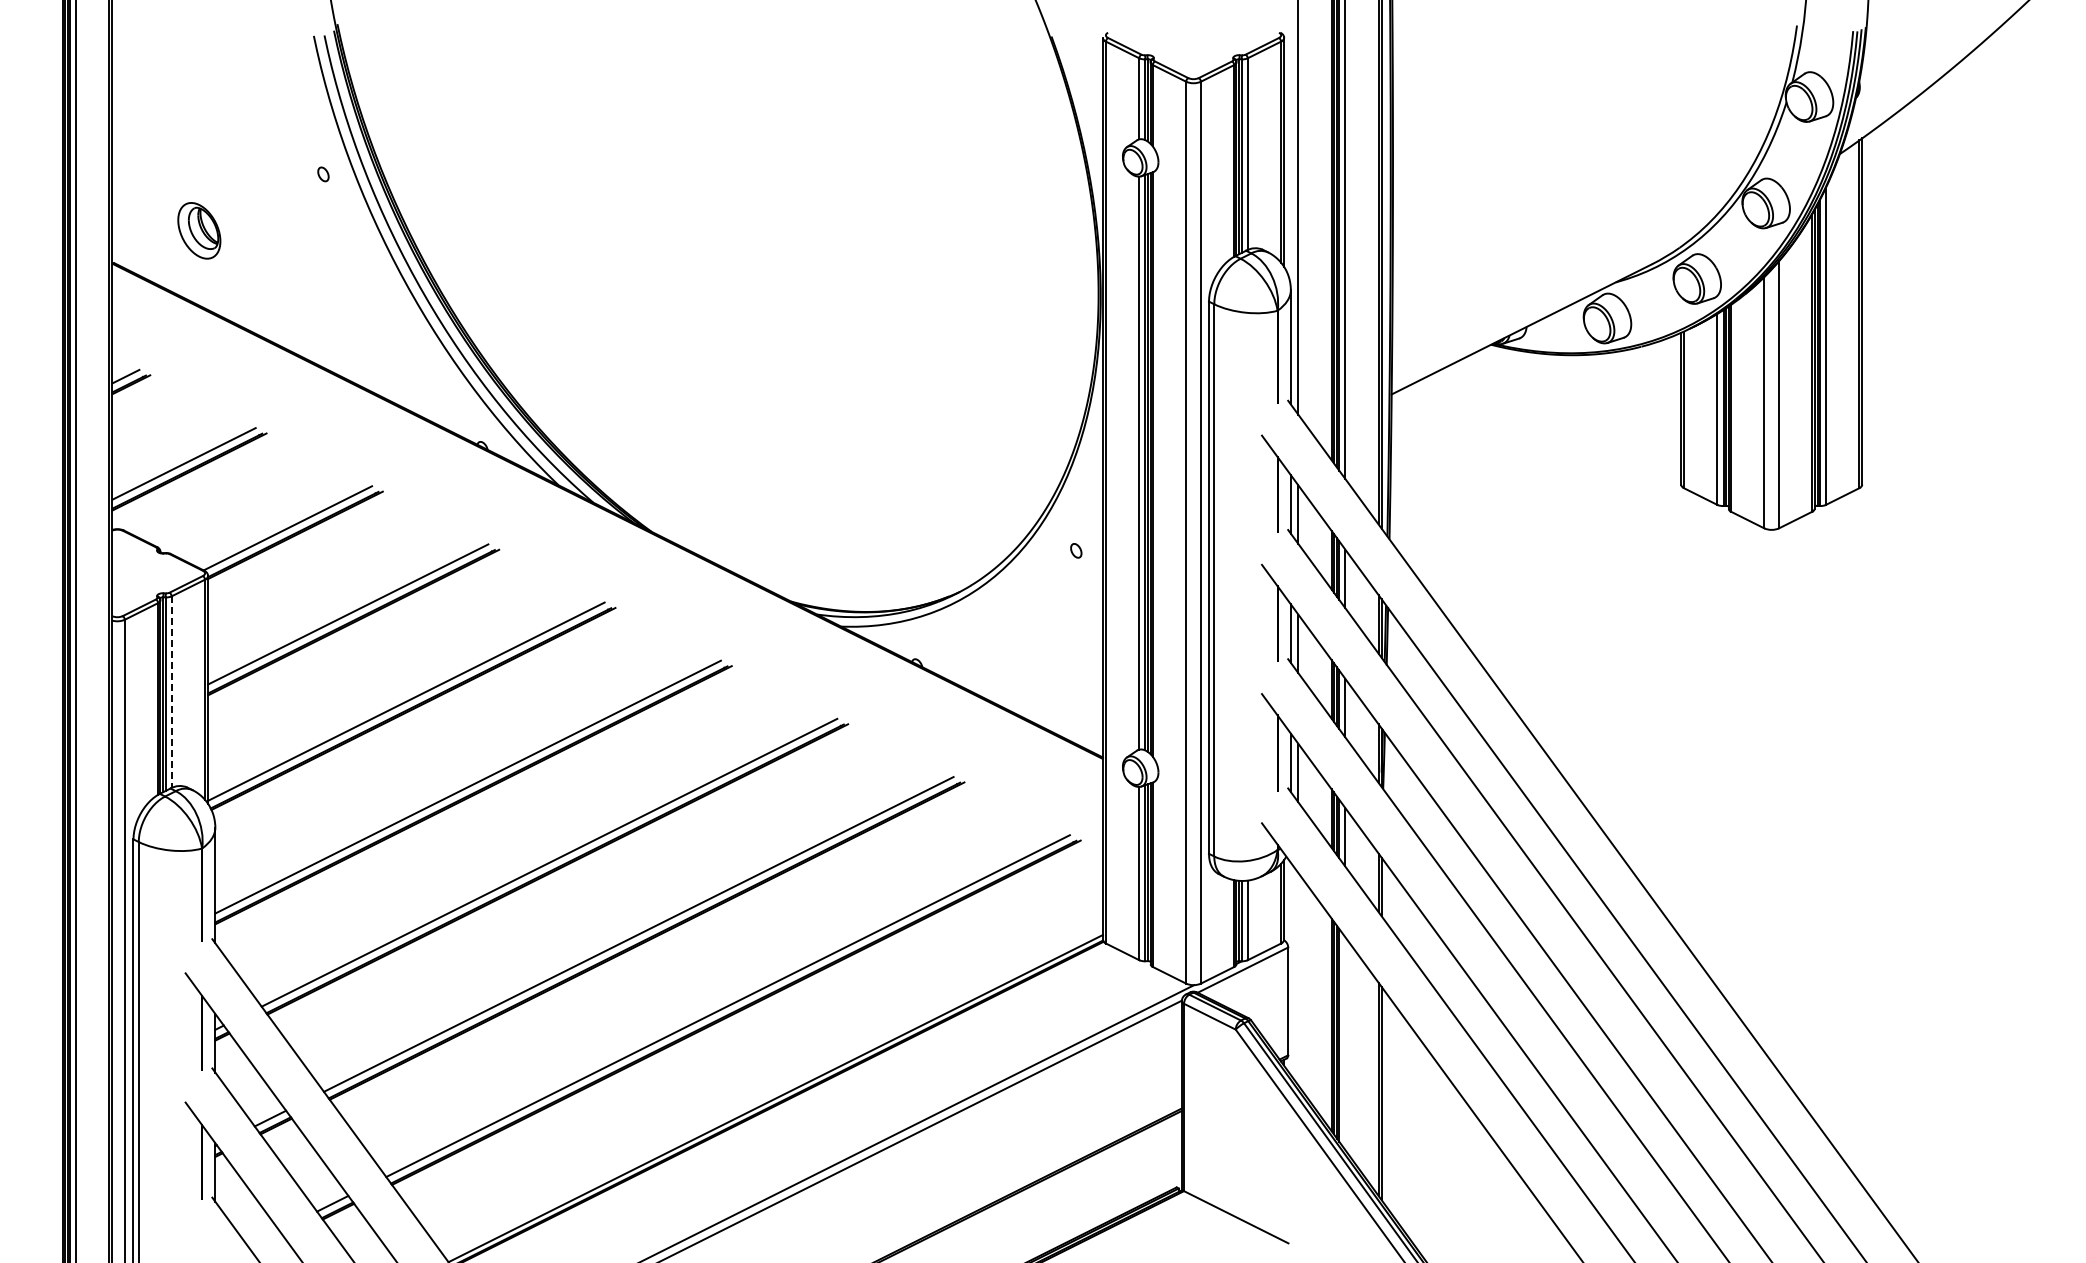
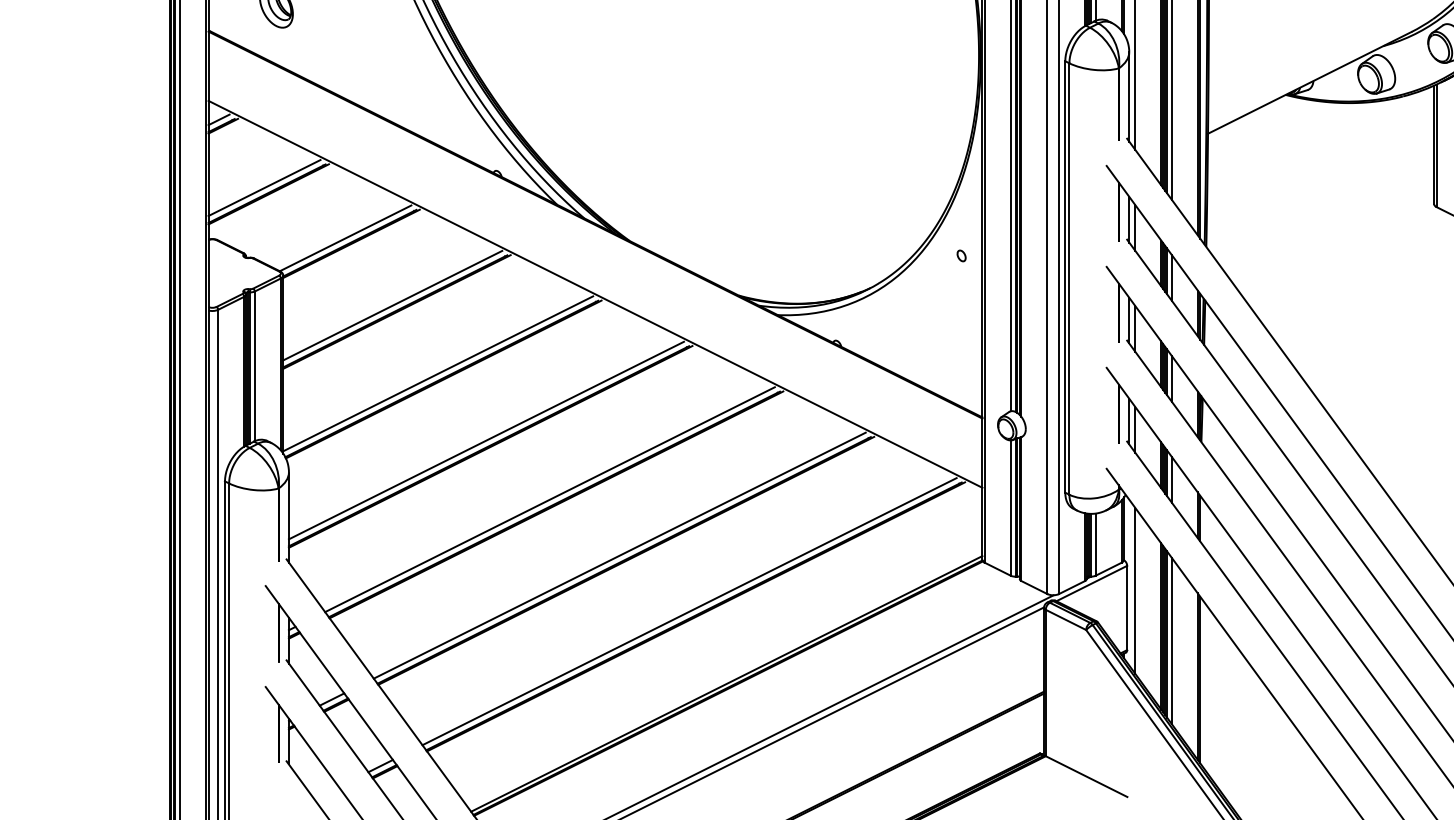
line: (607, 599) -> (595, 293), added
line: (171, 692) -> (254, 366), dashed -> solid
line: (1298, 979) -> (1135, 590), added
line: (1345, 1043) -> (1171, 640), added

